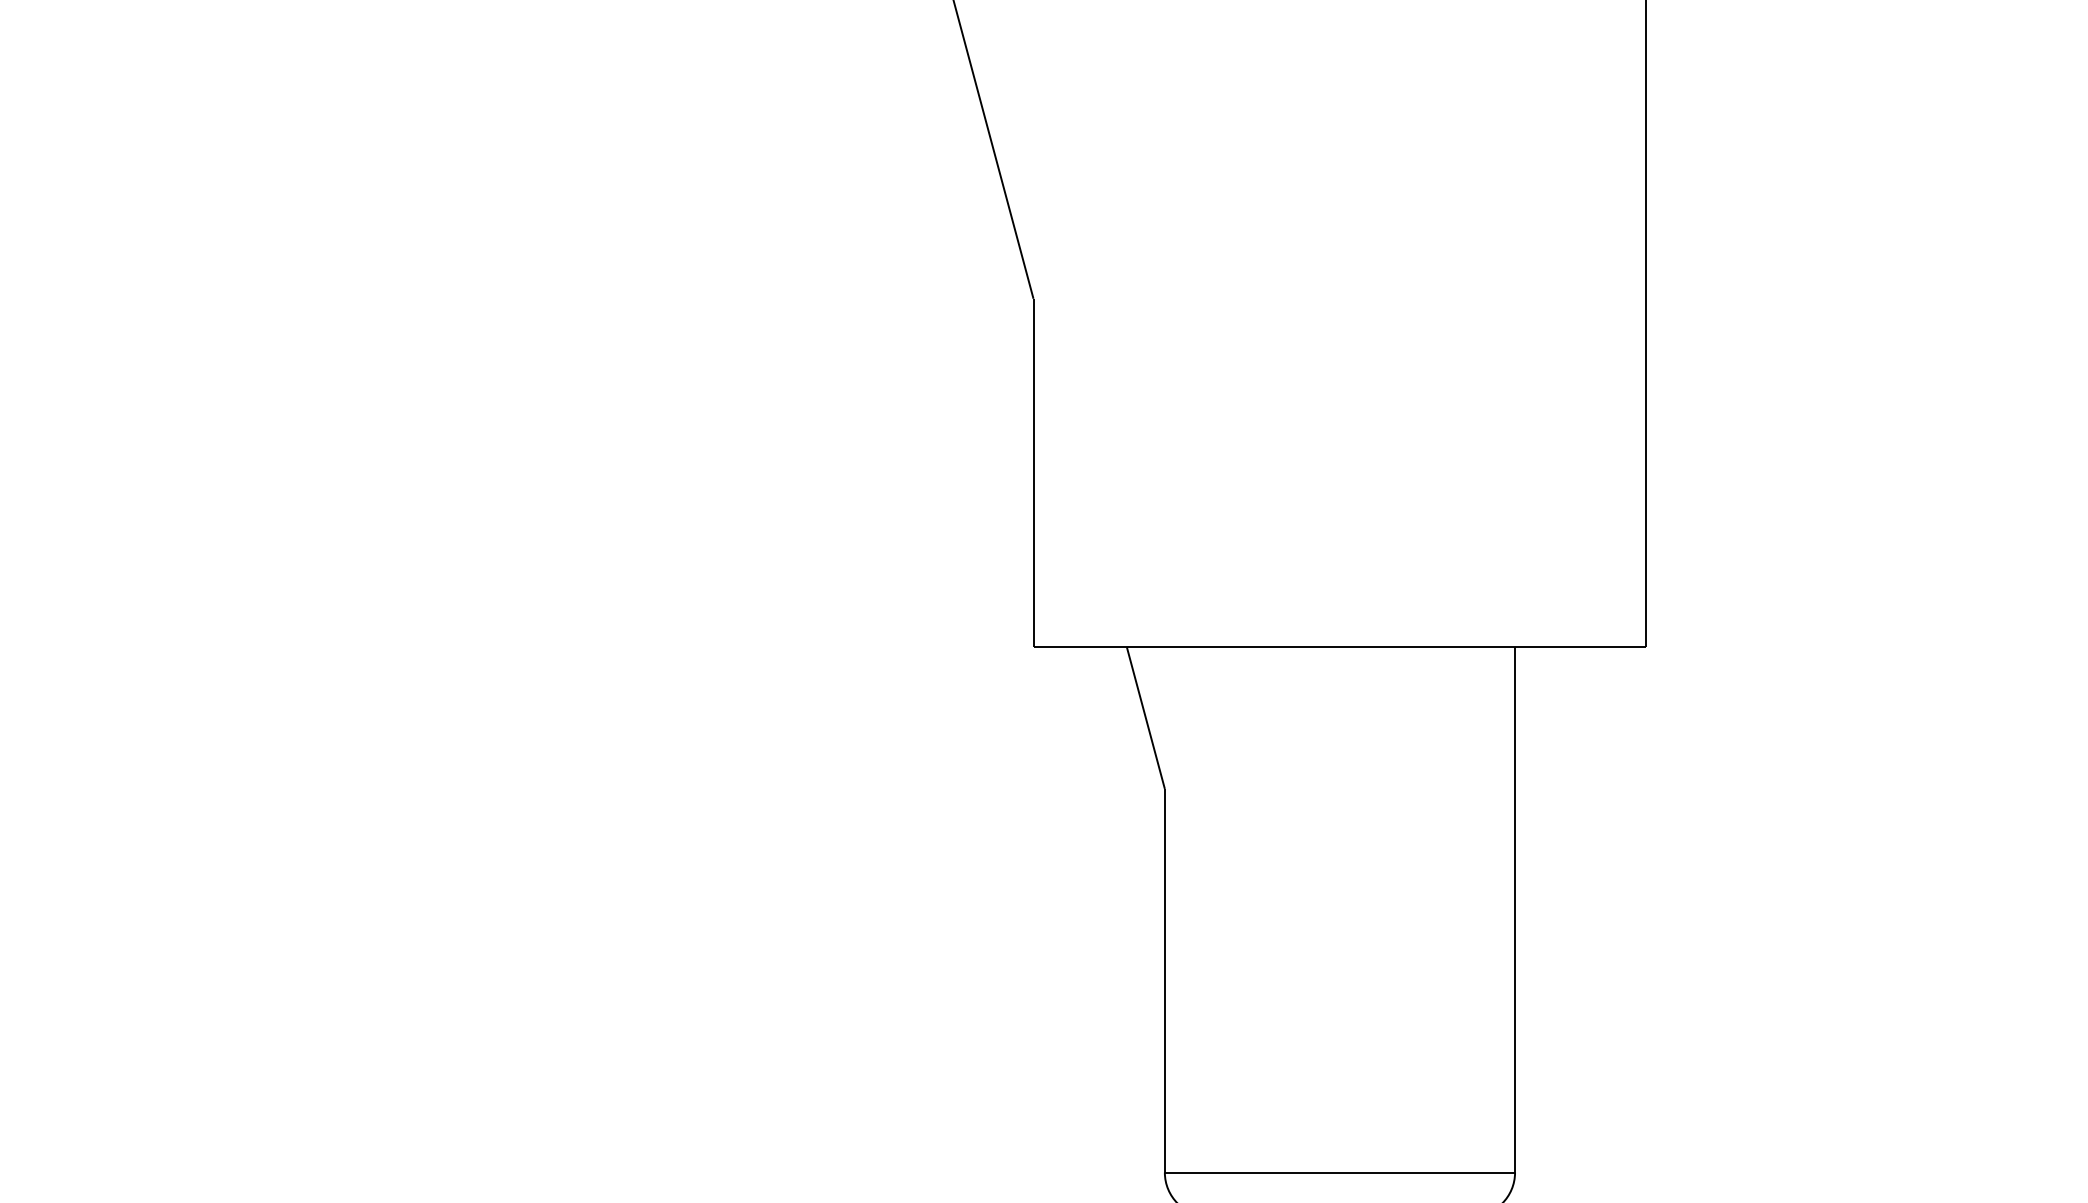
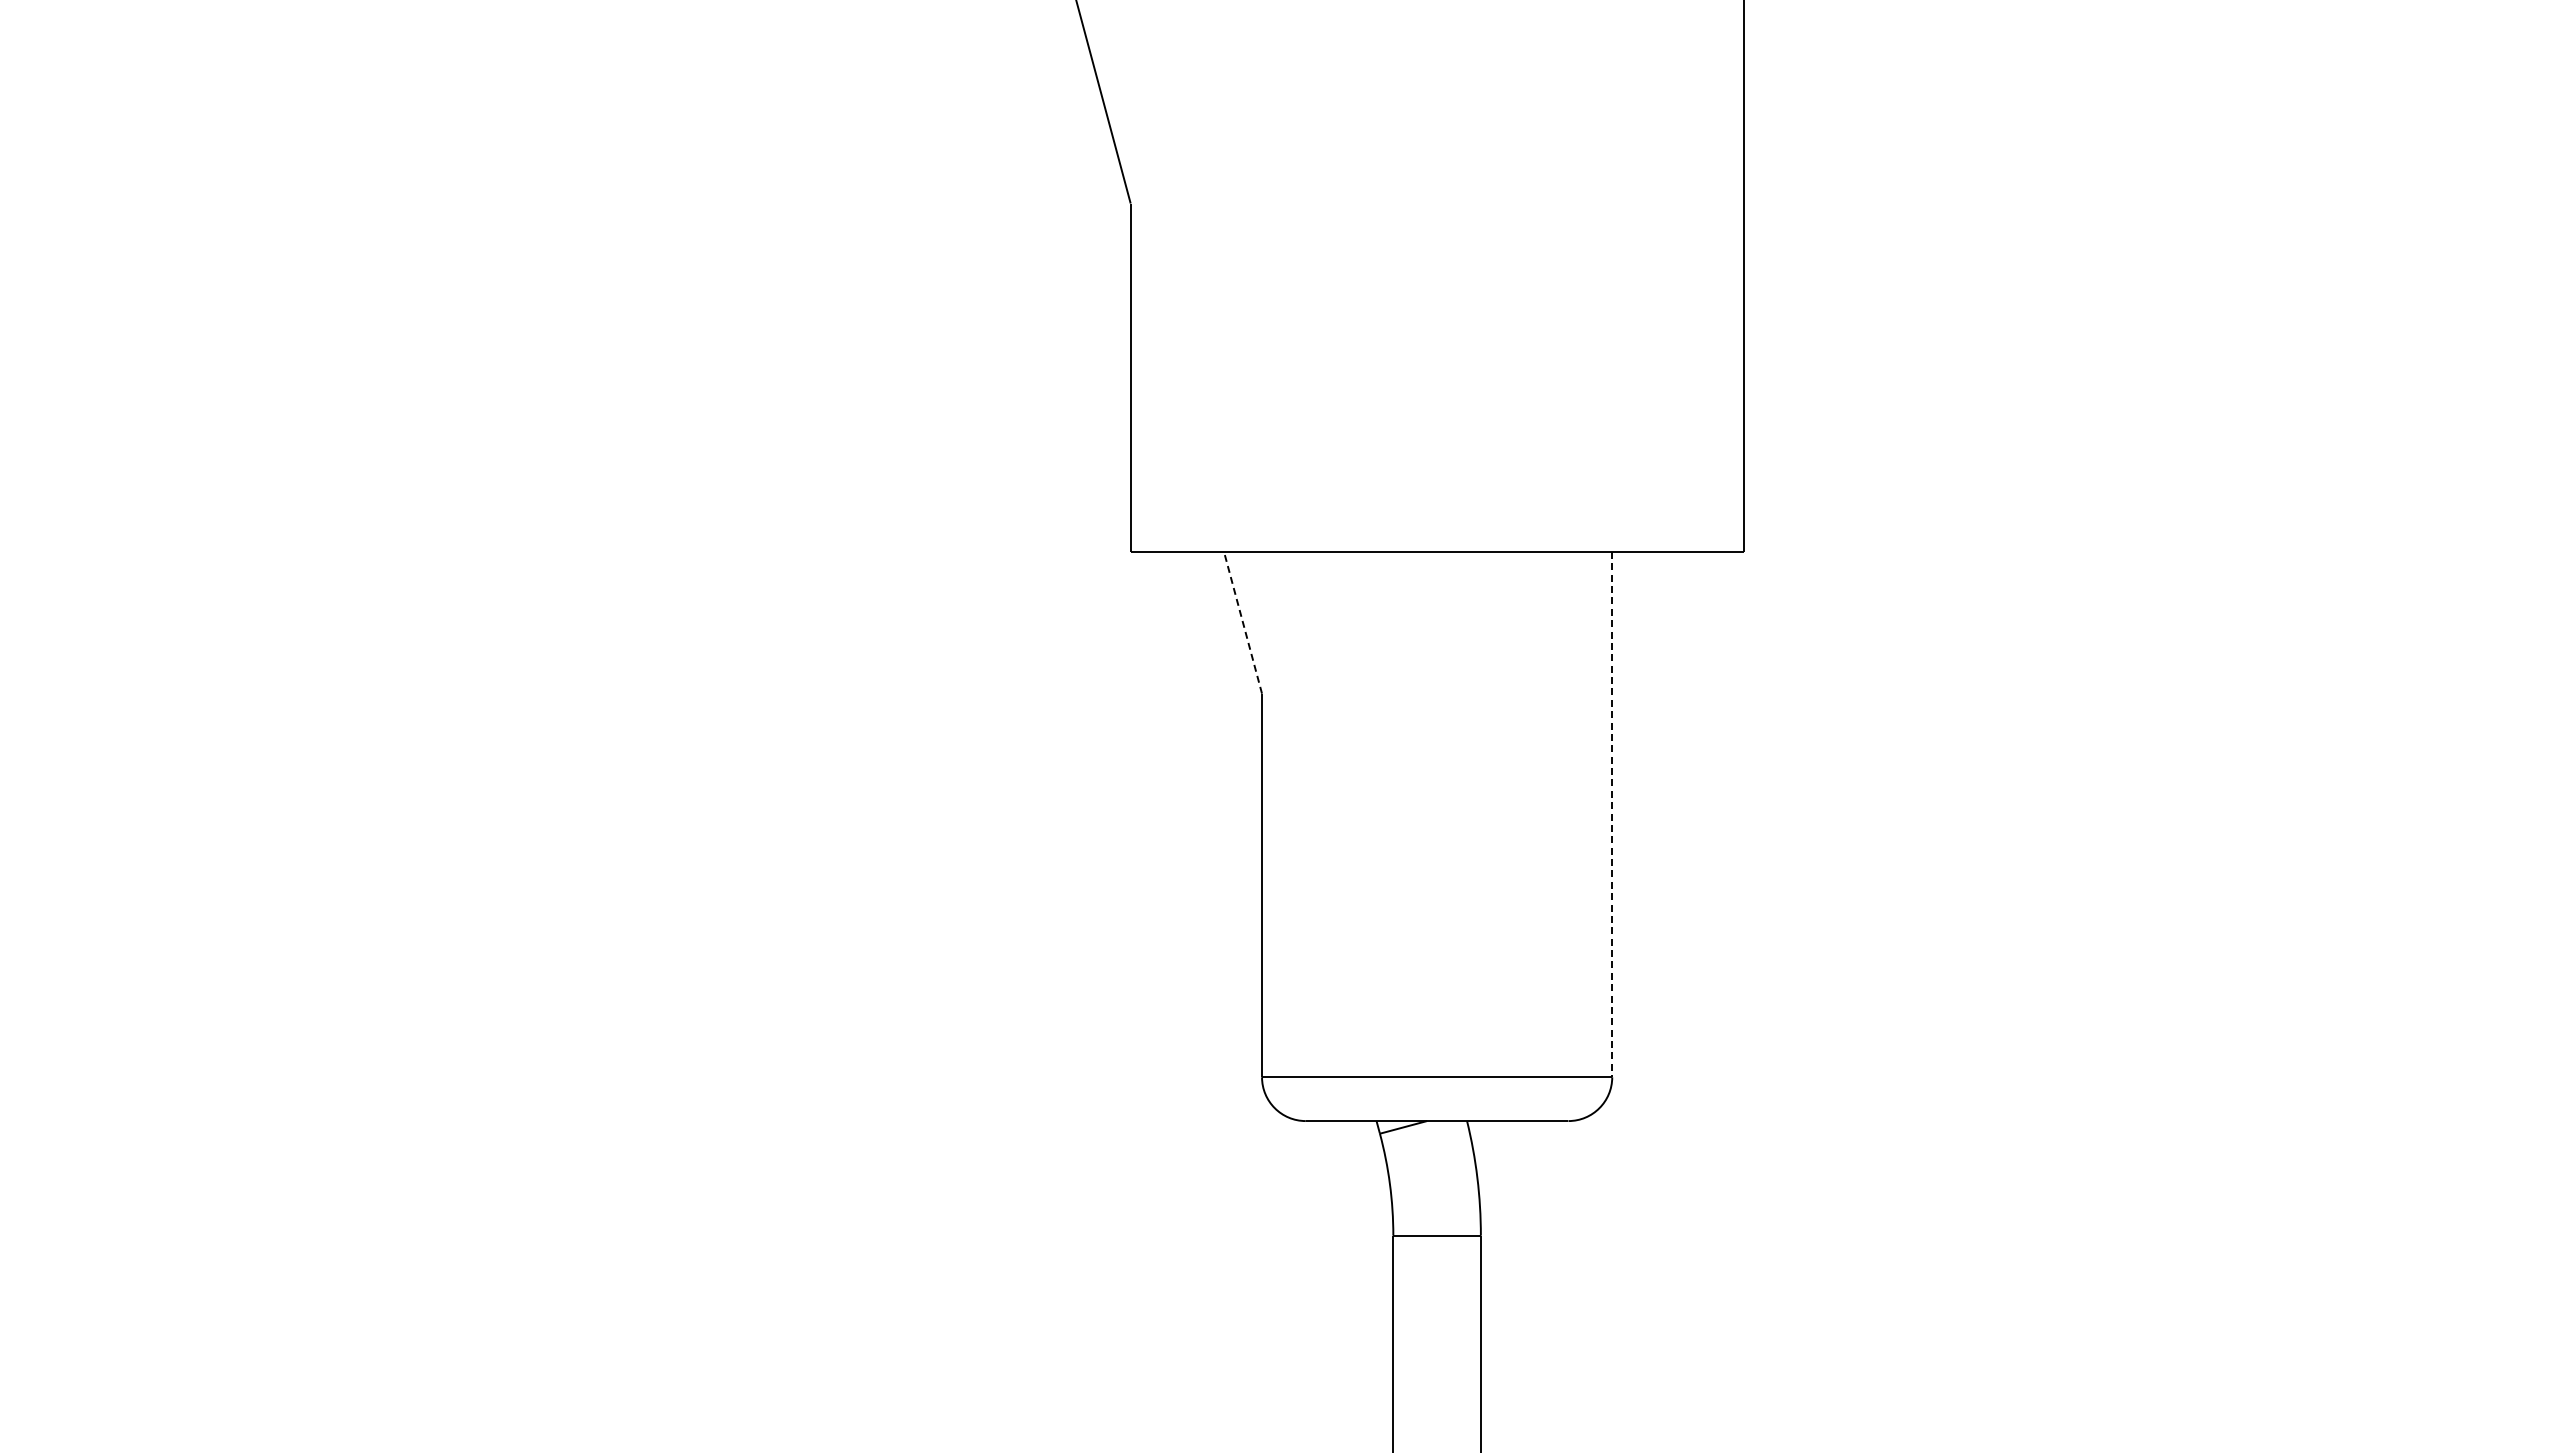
line: (1145, 717) -> (1242, 622), solid -> dashed
line: (1515, 909) -> (1612, 814), solid -> dashed

